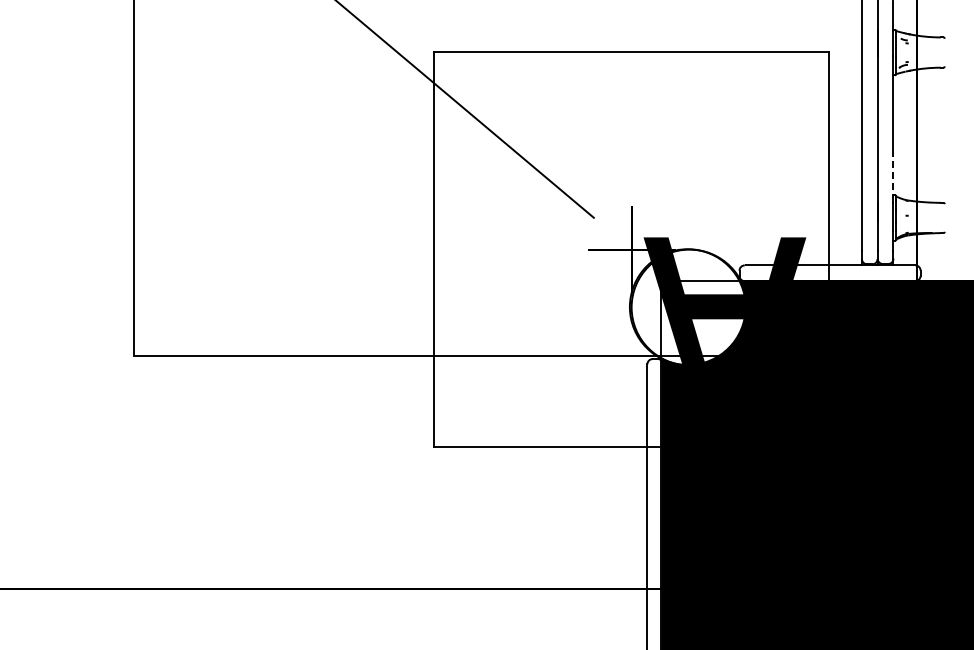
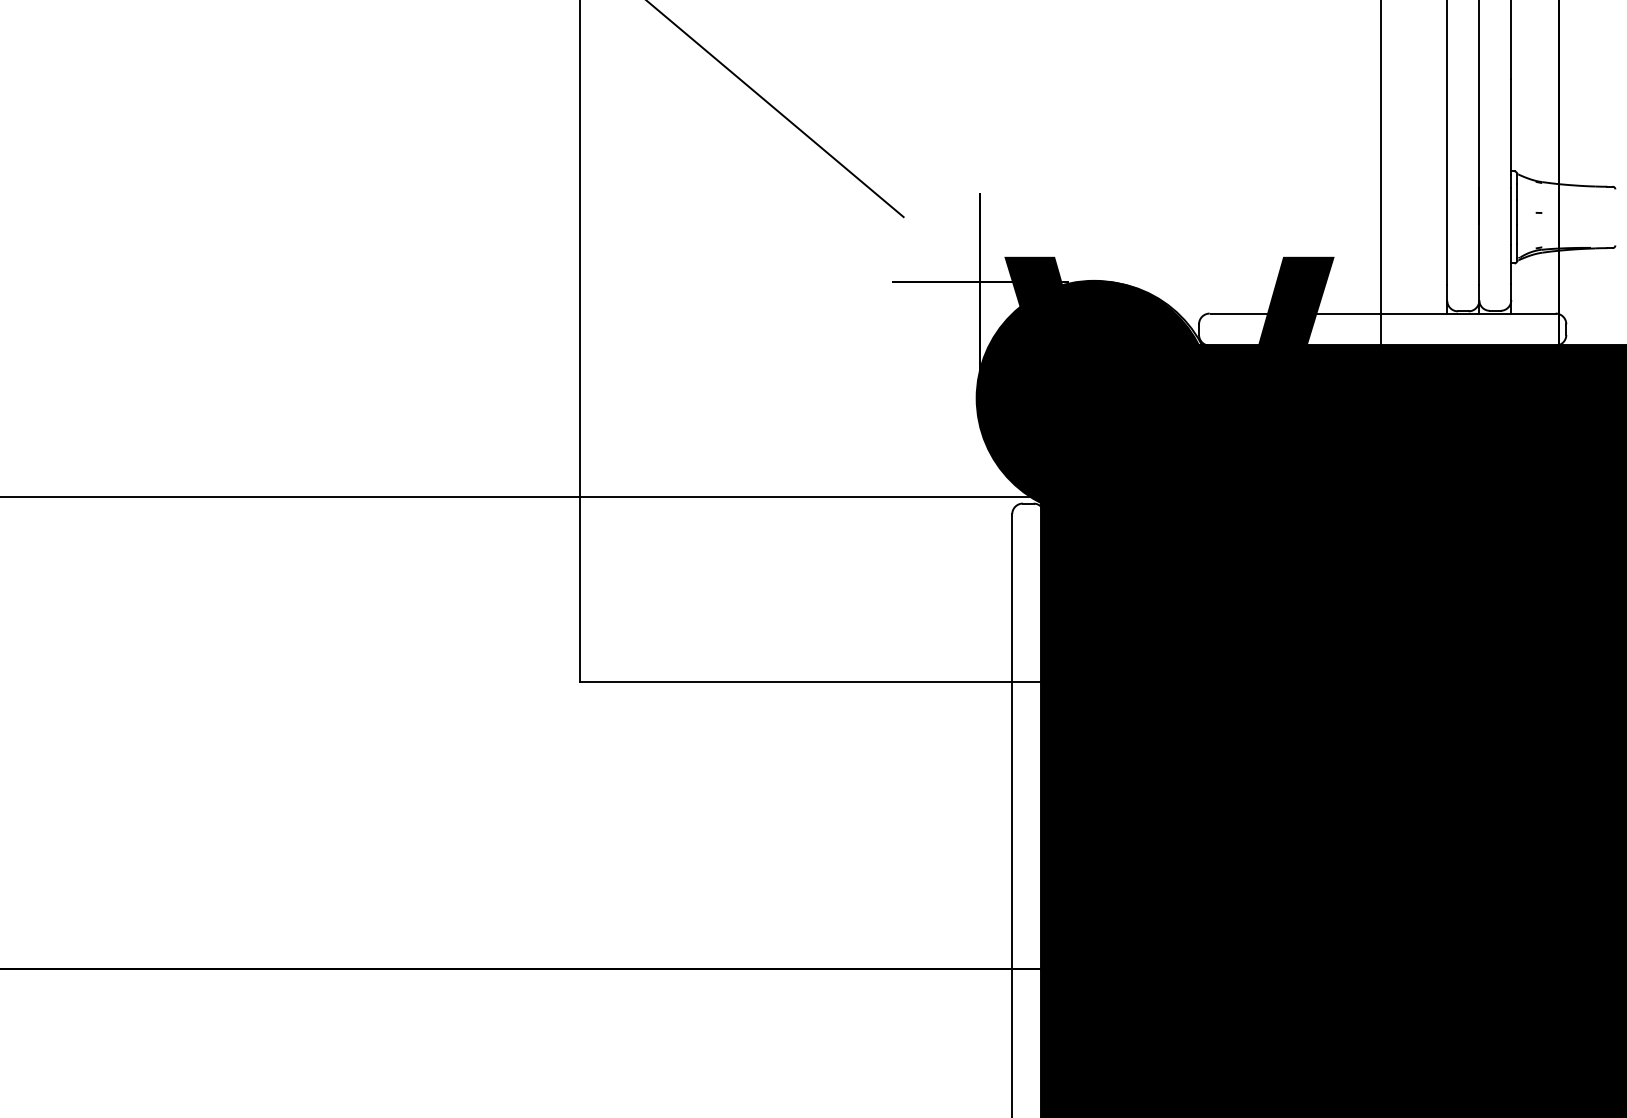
line: (893, 173) -> (1511, 127), dashed -> solid
fill: (687, 307) -> (1093, 398), added

